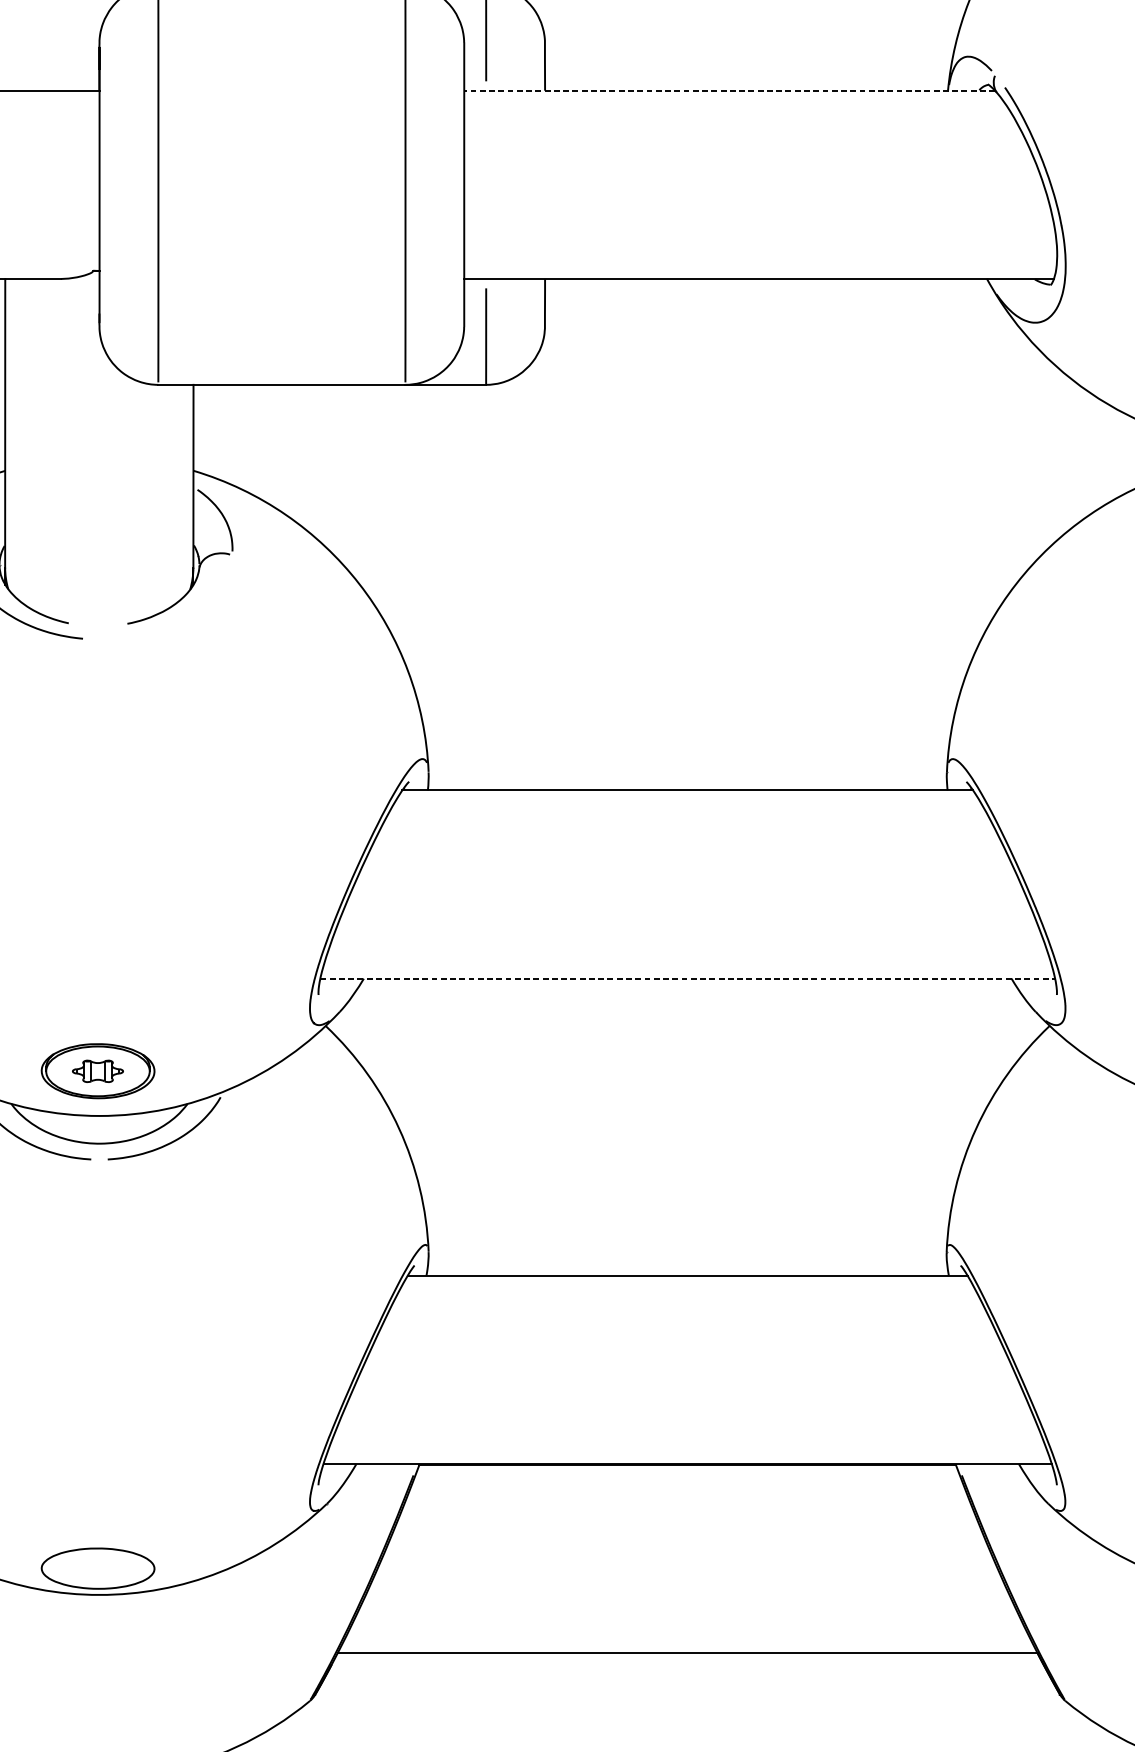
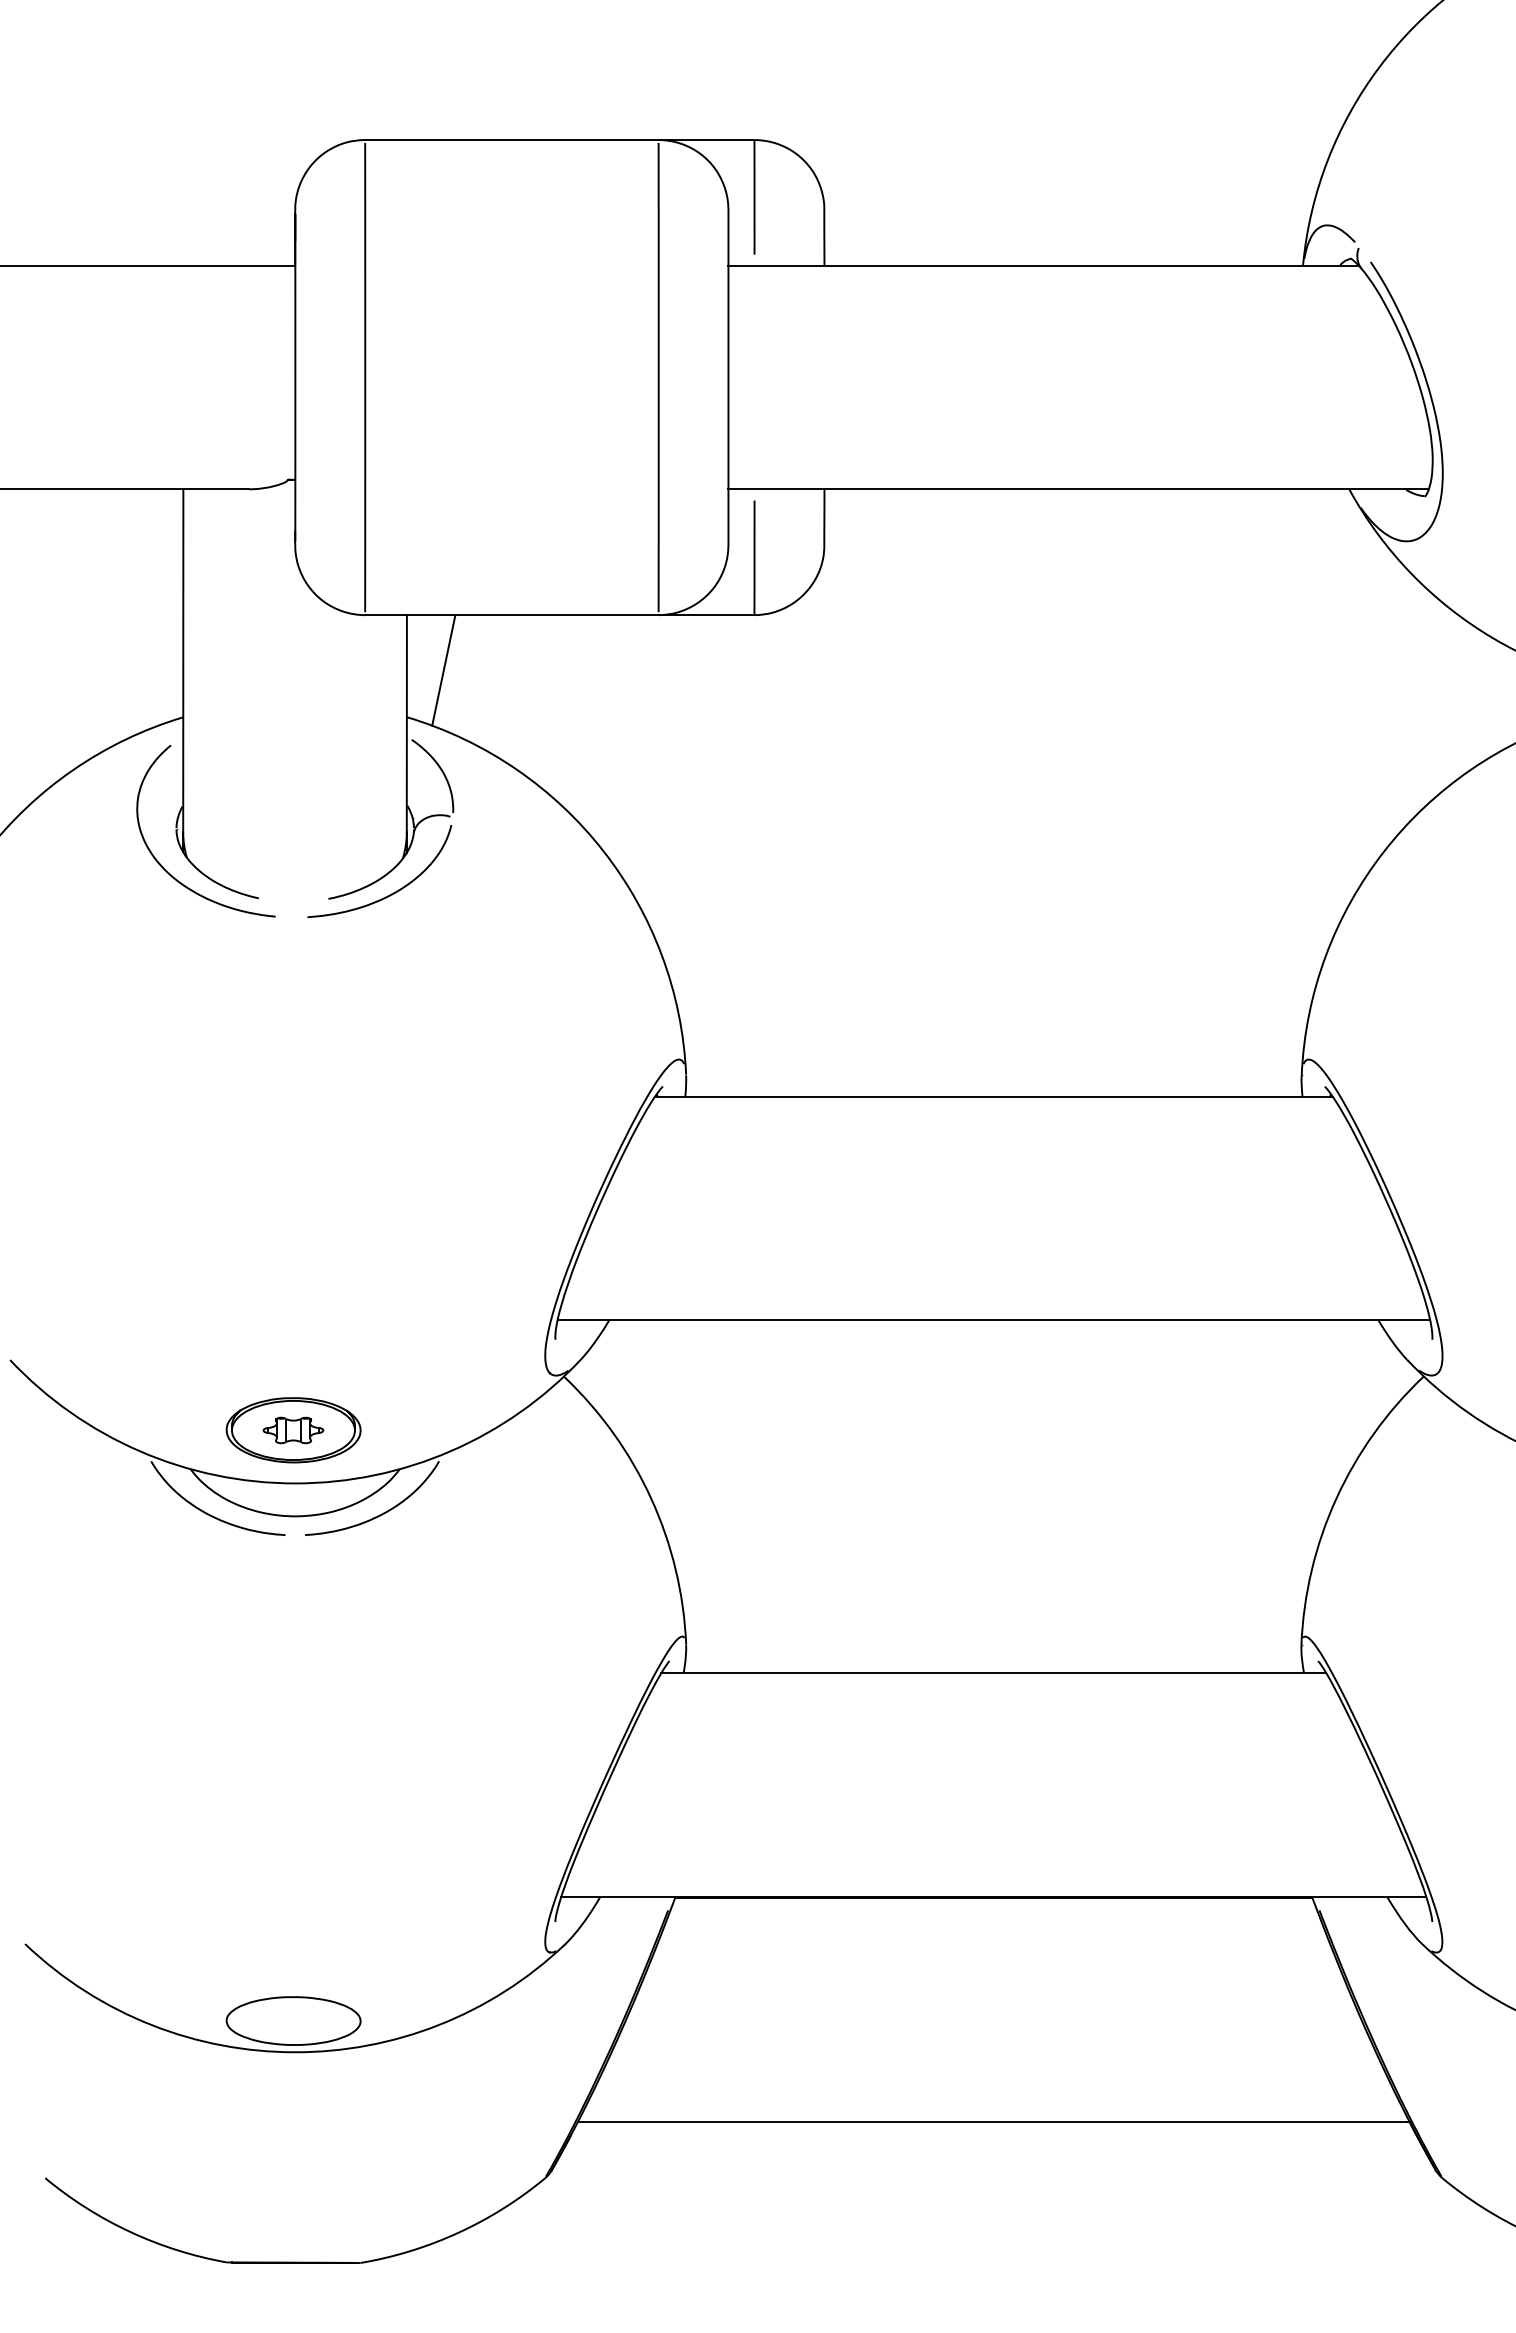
line: (729, 90) -> (1043, 265), dashed -> solid
line: (224, 431) -> (443, 670), added
curve: (180, 619) -> (391, 893), added
line: (688, 978) -> (994, 1320), dashed -> solid

